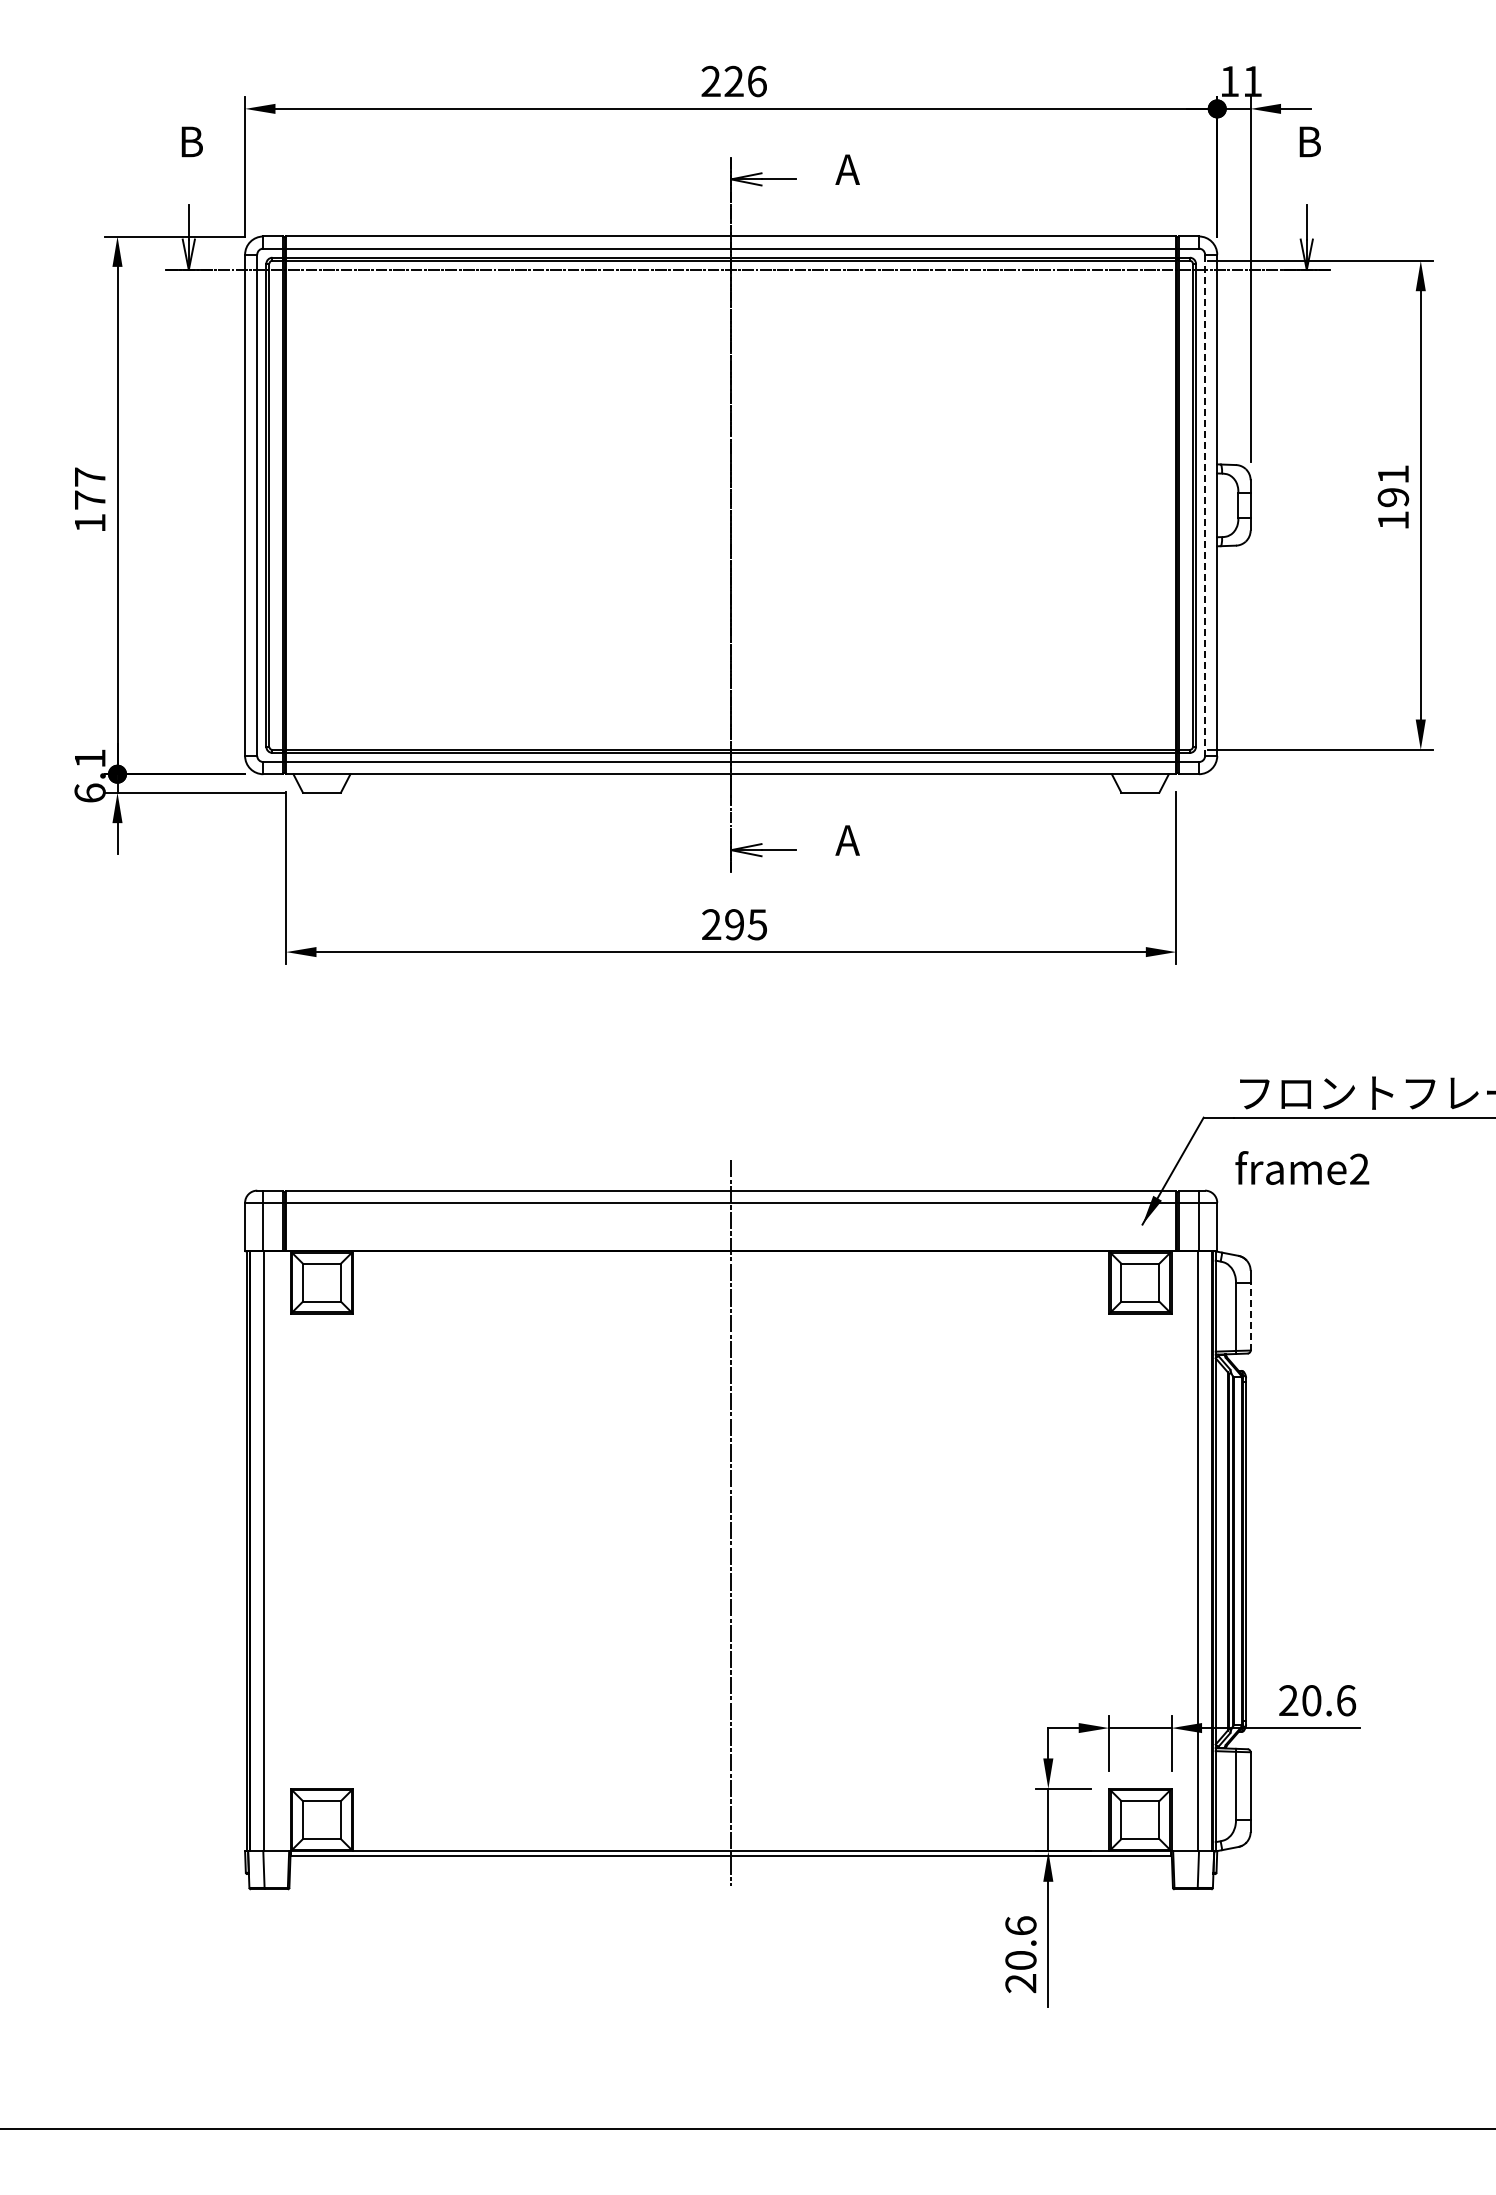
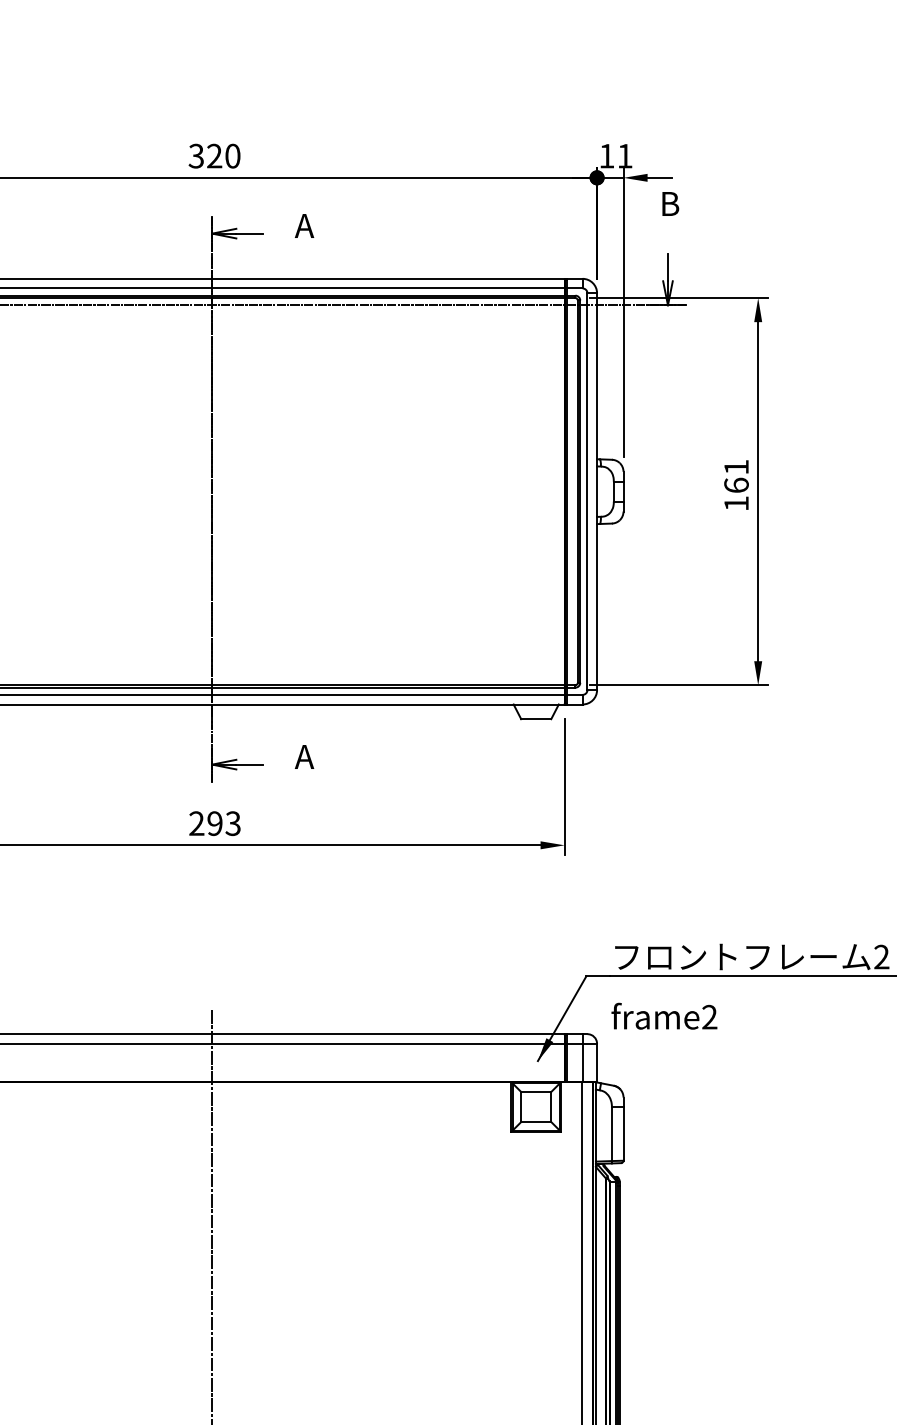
text: (733, 81) -> (214, 156), 226 -> 320
text: (1393, 497) -> (736, 485), 191 -> 161
line: (1205, 505) -> (587, 491), dashed -> solid
text: (756, 924) -> (232, 823), 295 -> 293
line: (1250, 1316) -> (623, 1133), dashed -> solid

